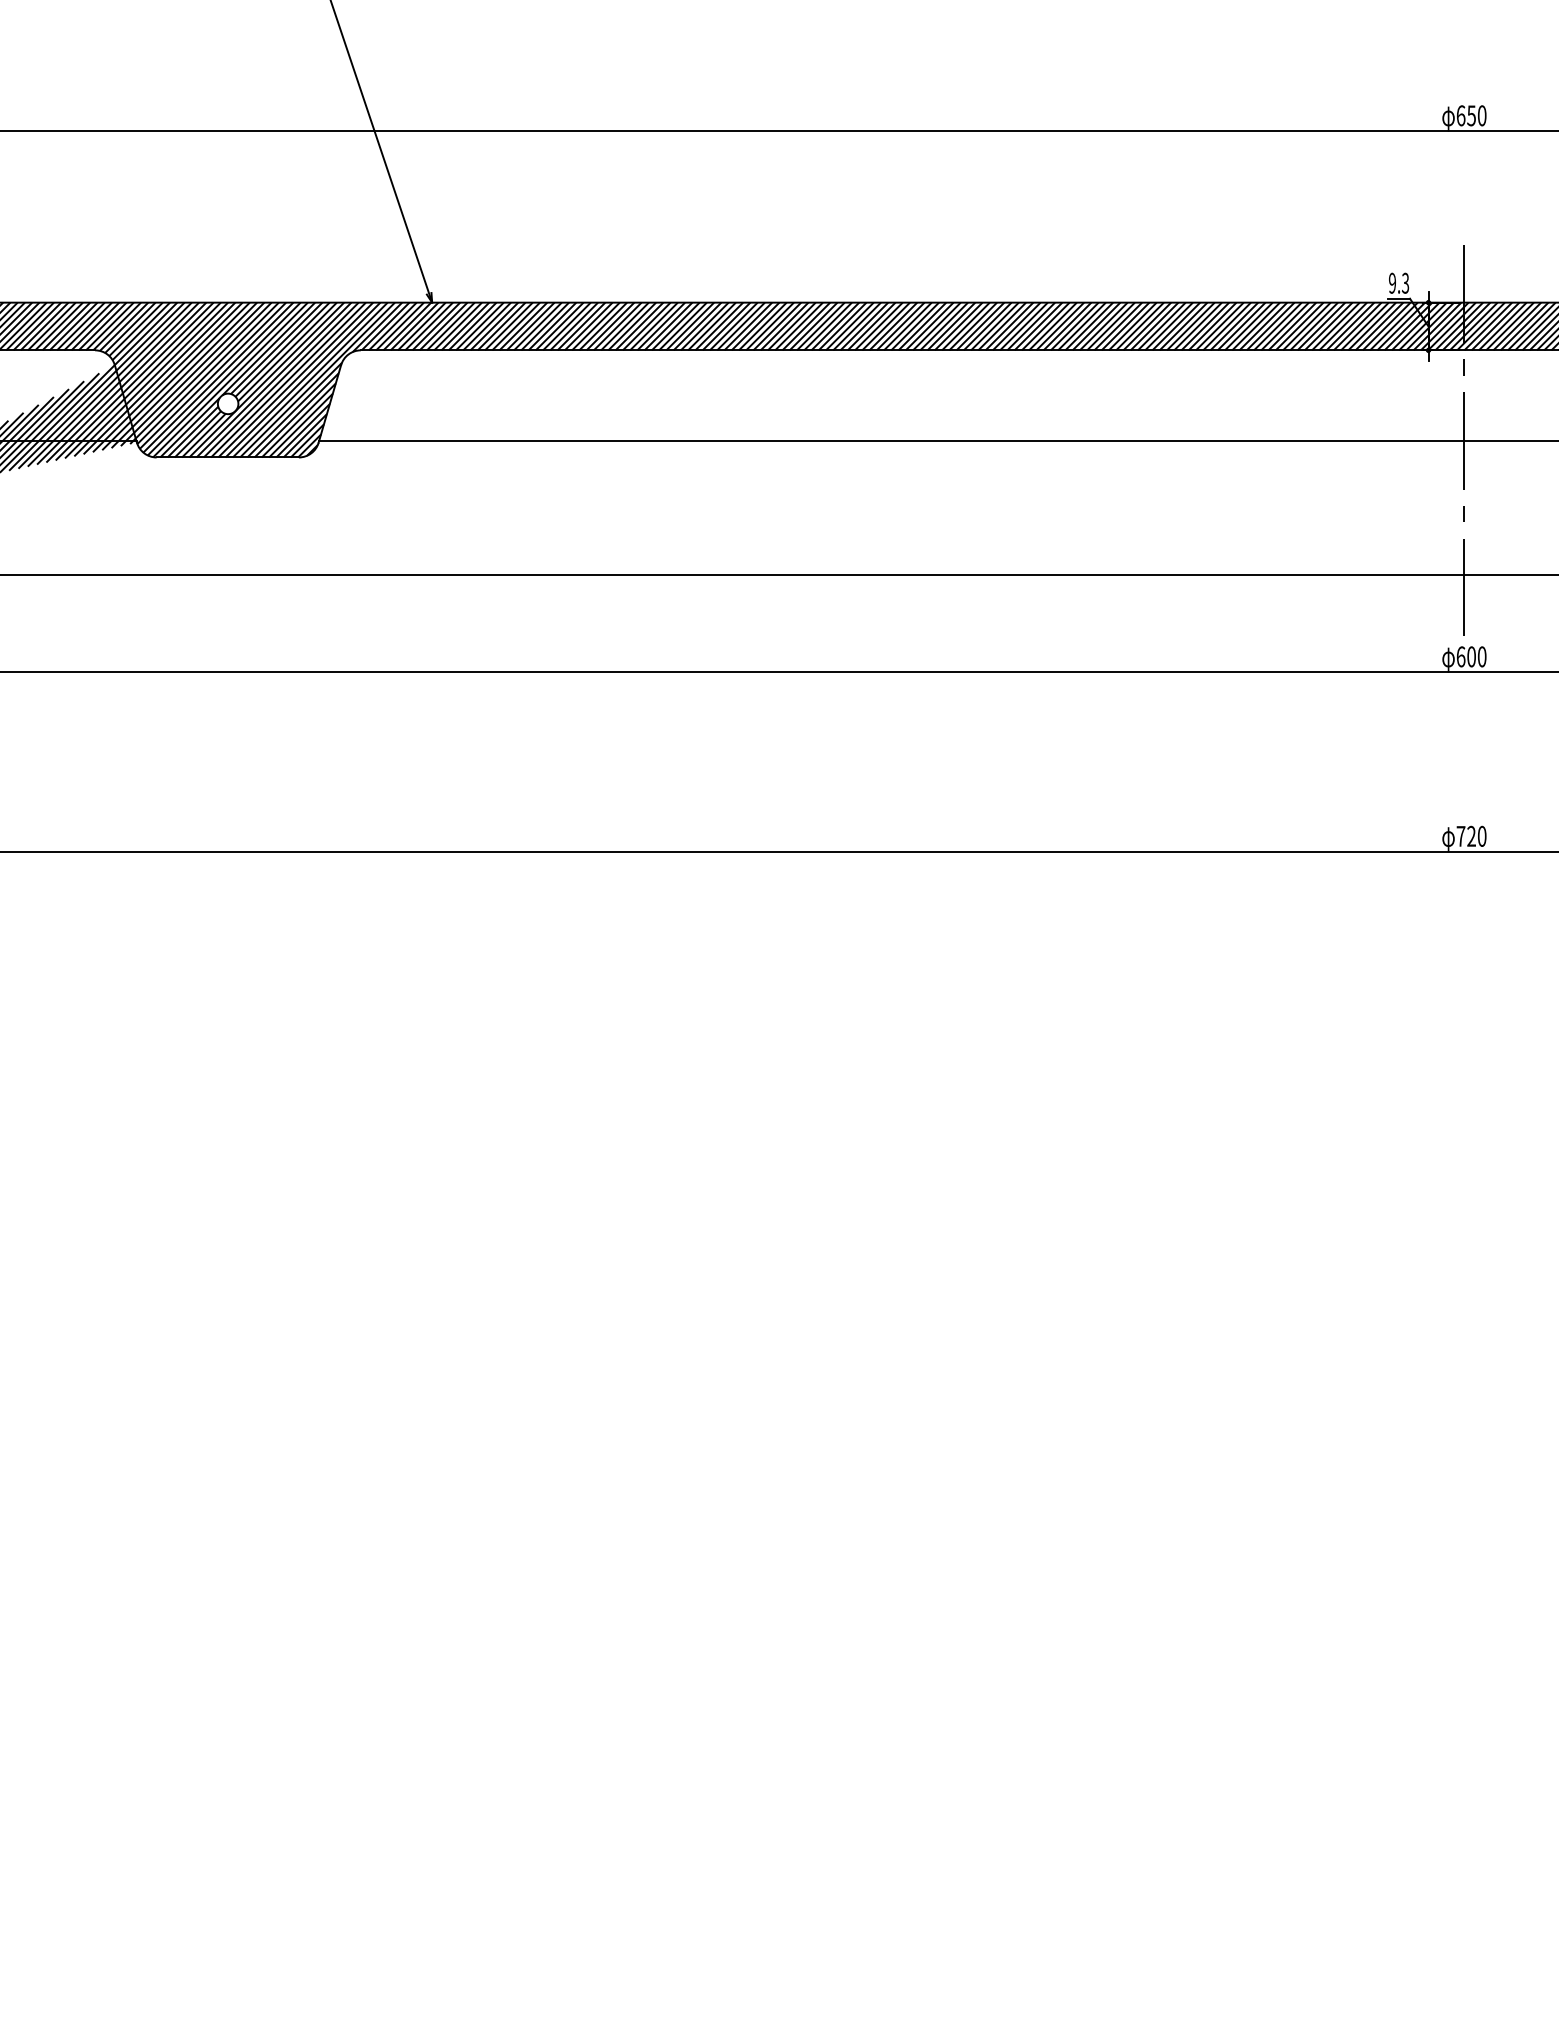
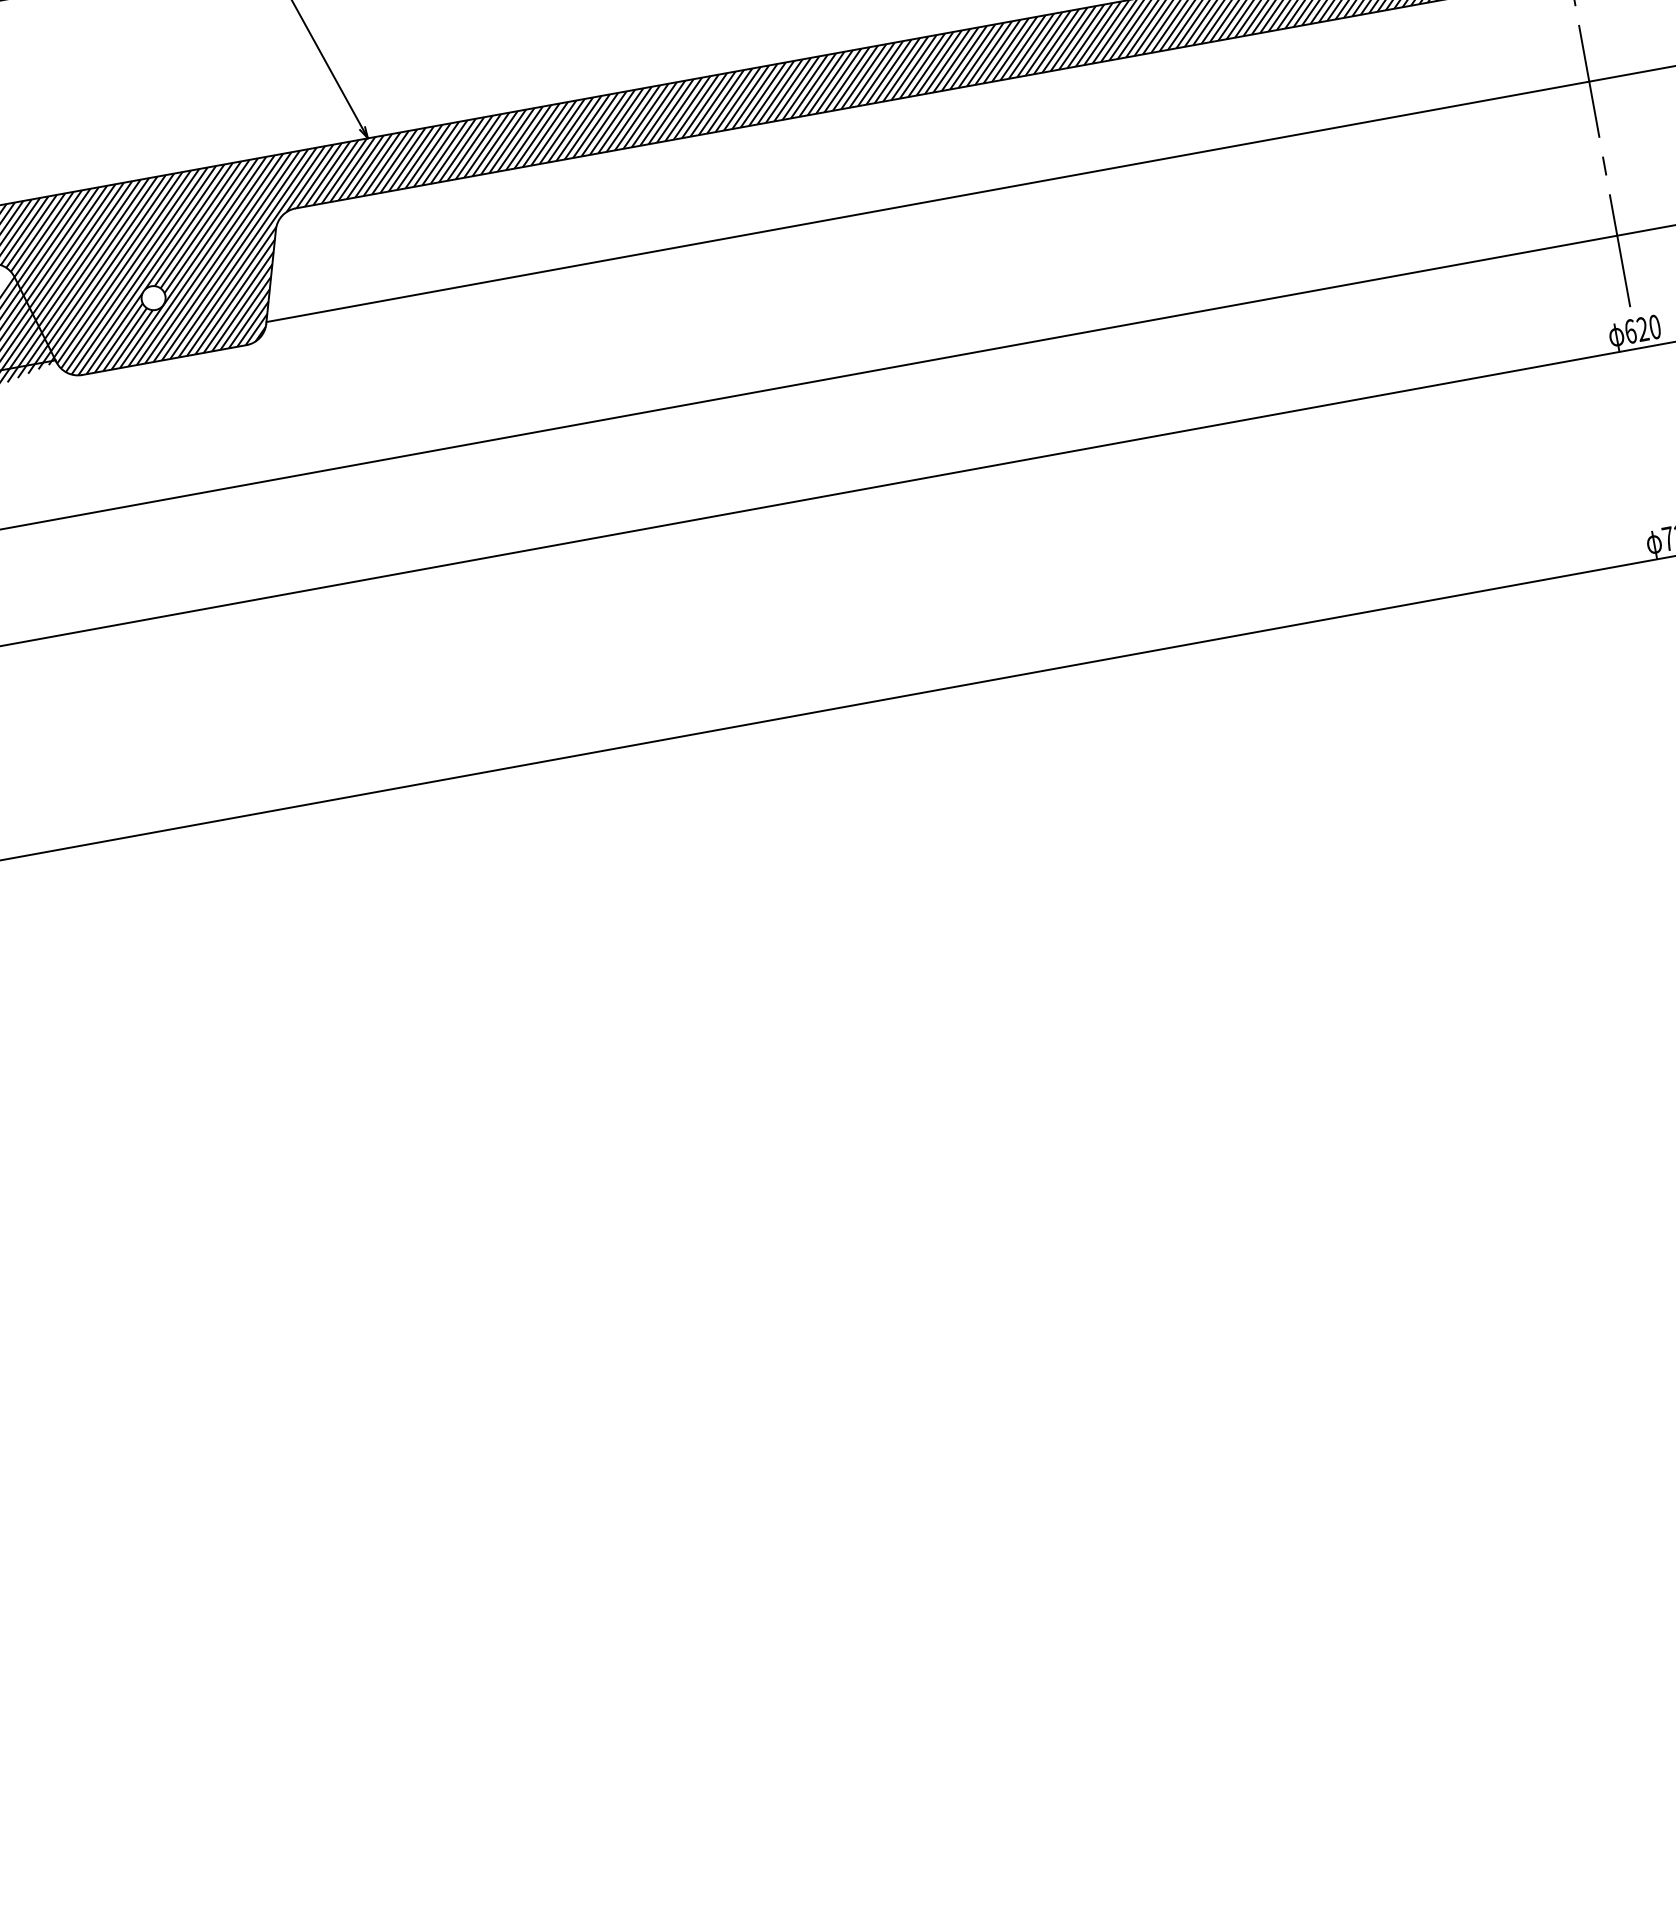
text: (1471, 656) -> (1642, 328), 600 -> 620

